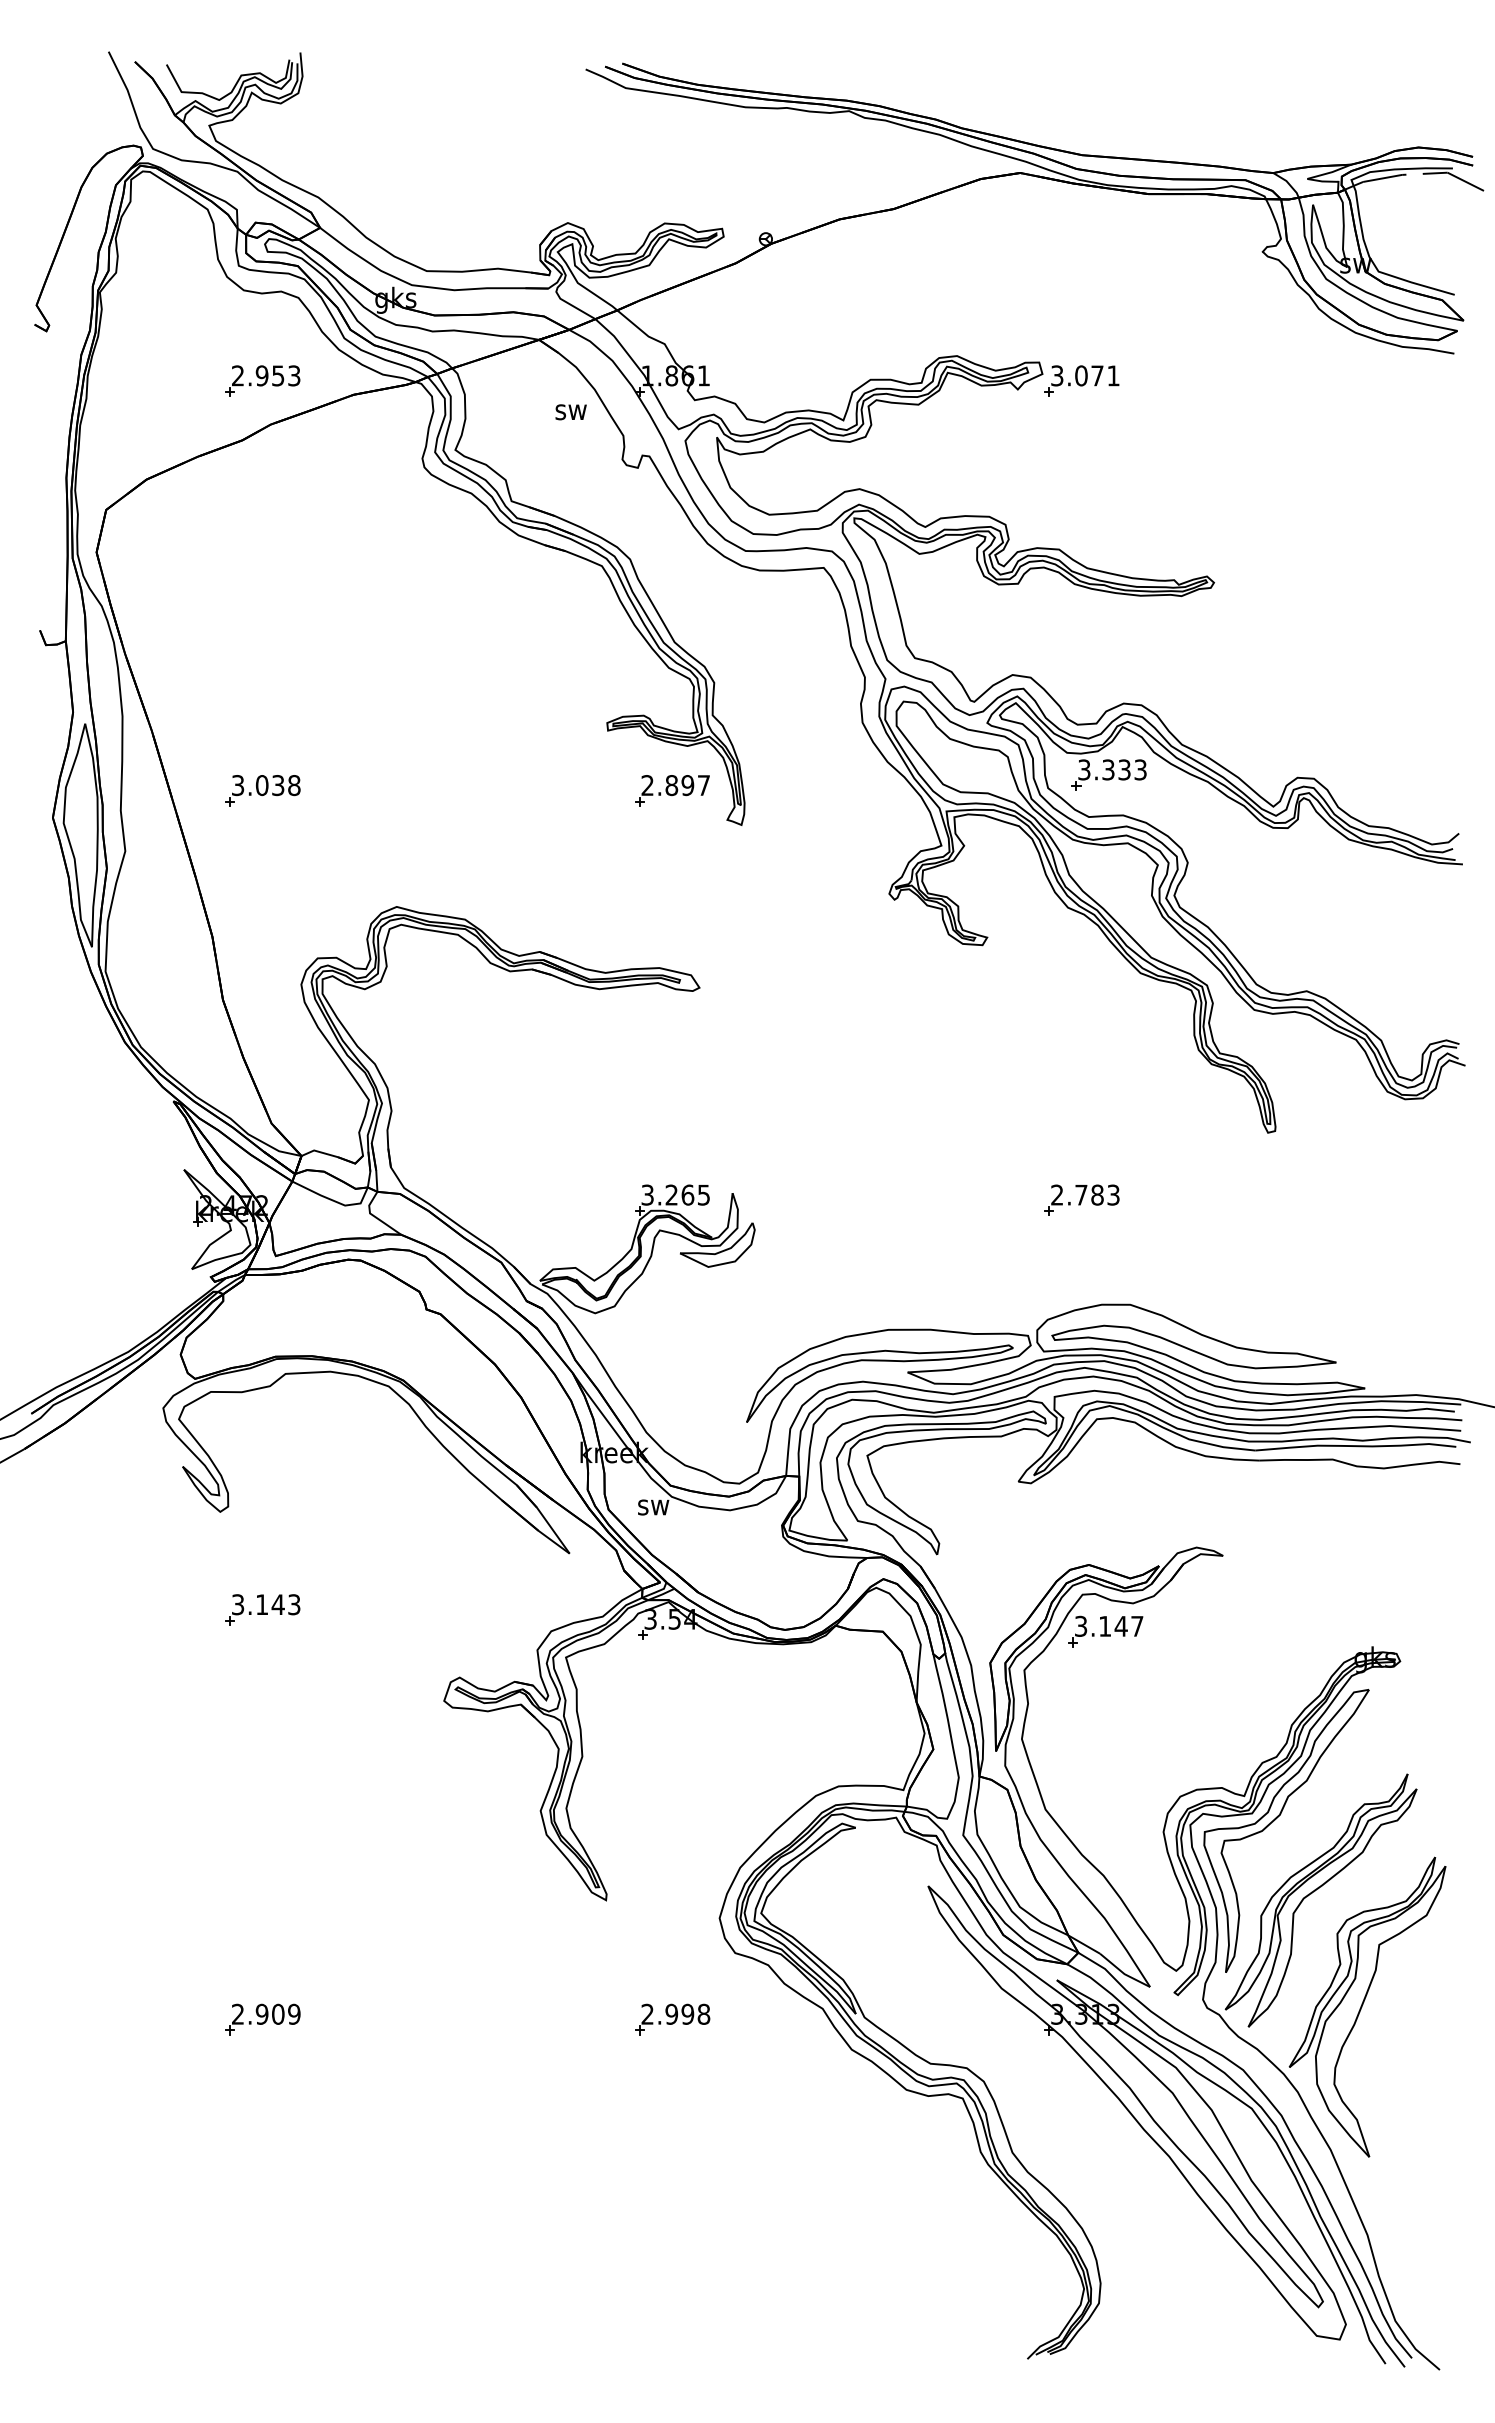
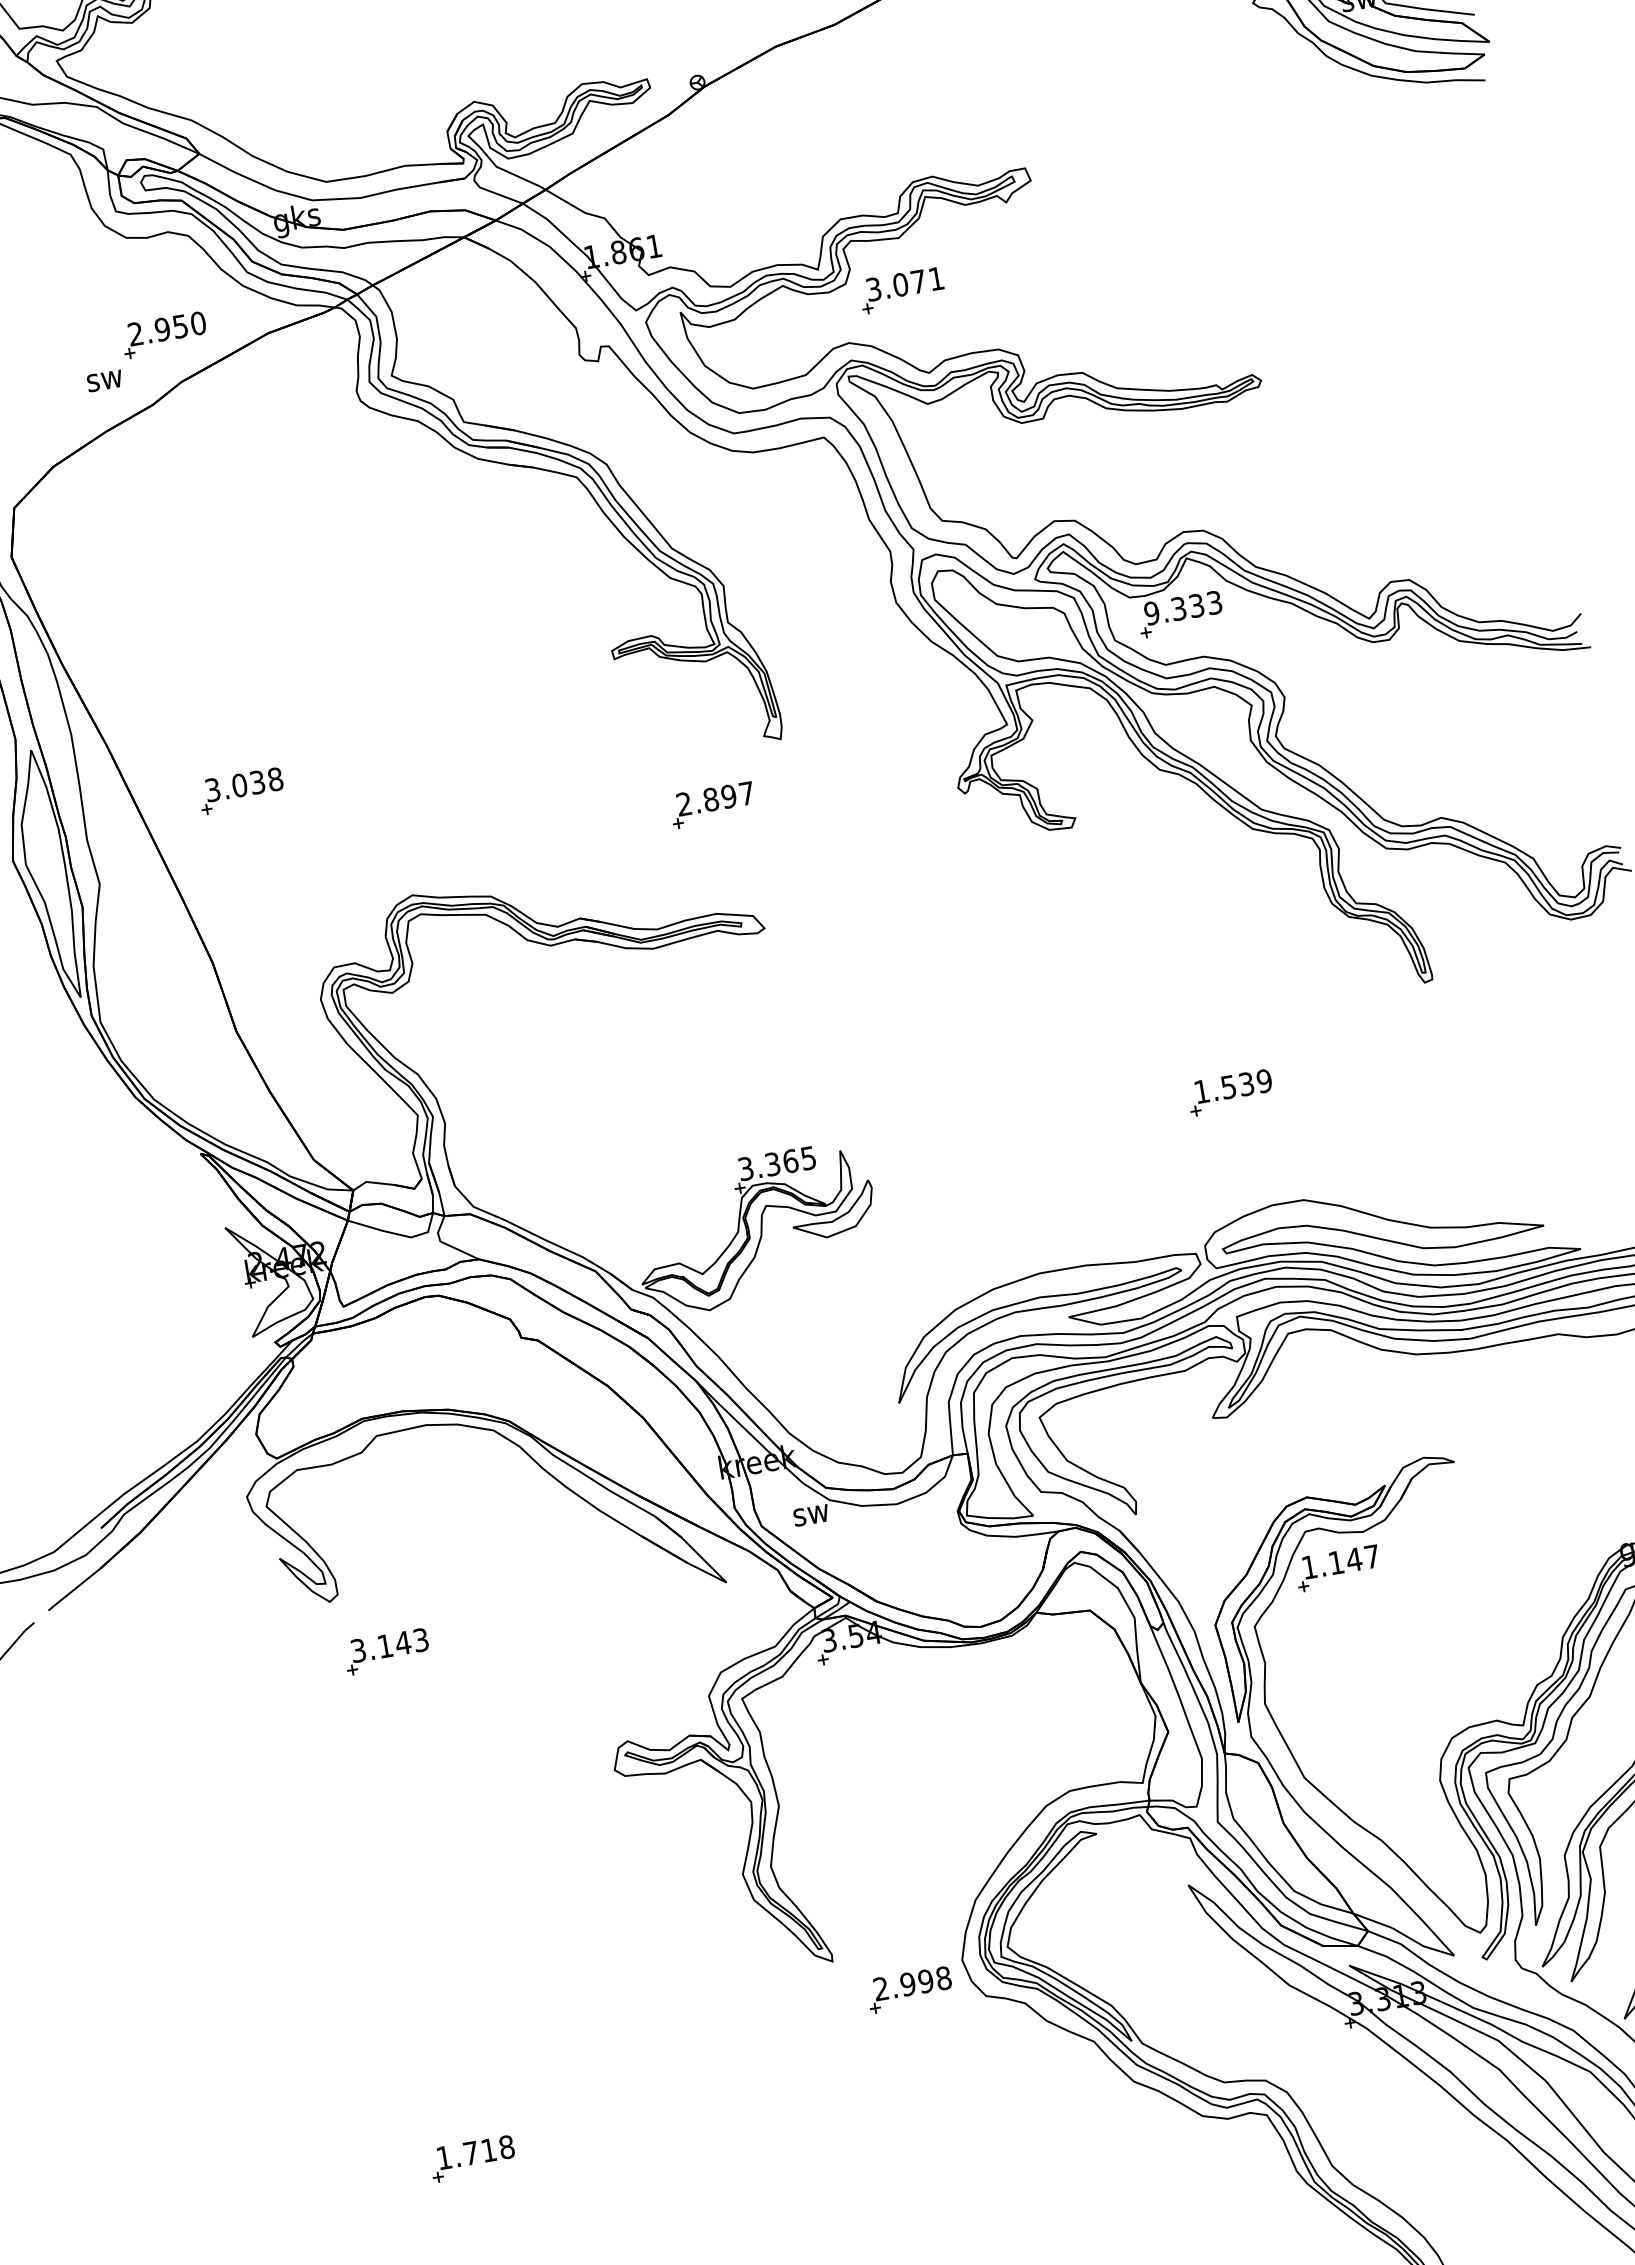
text: (294, 375) -> (198, 323), 2.953 -> 2.950
part: (1081, 380) -> (901, 289), moved
text: (570, 412) -> (104, 381), moved
text: (1084, 769) -> (1152, 612), 3.333 -> 9.333
part: (672, 790) -> (712, 805), moved
text: (1085, 1194) -> (1233, 1085), 2.783 -> 1.539
text: (671, 1195) -> (772, 1164), 3.265 -> 3.365
part: (262, 1609) -> (386, 1651), moved
text: (1081, 1625) -> (1309, 1566), 3.147 -> 1.147
text: (266, 2013) -> (475, 2151), 2.909 -> 1.718
part: (672, 2019) -> (909, 1989), moved

